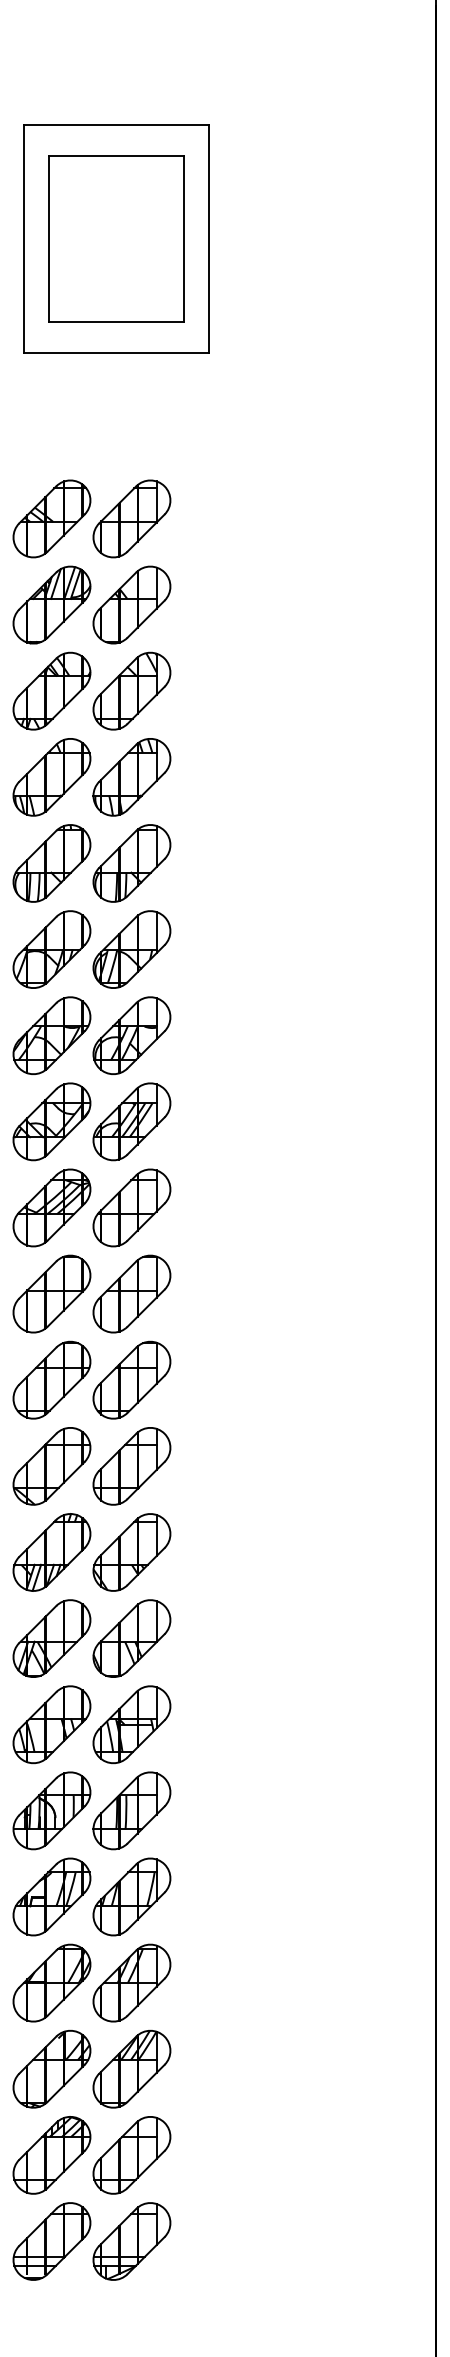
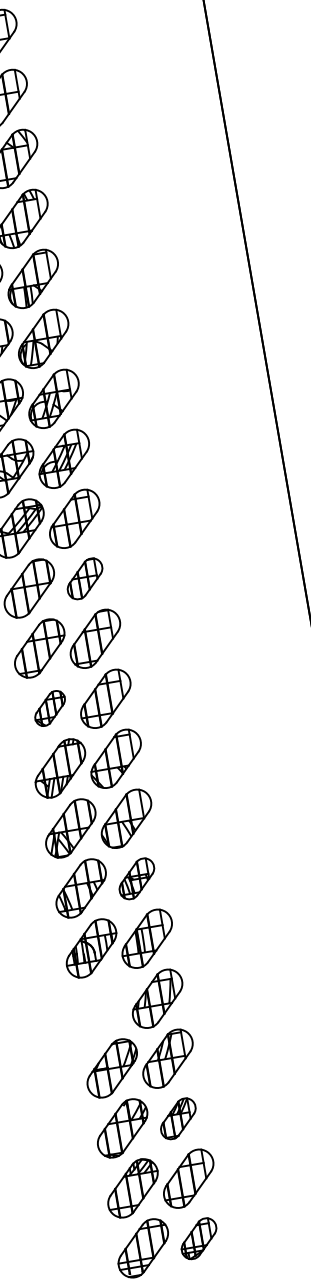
part: (131, 1293) -> (84, 578), size x0.7
part: (51, 1466) -> (49, 708), size x0.6
part: (131, 1724) -> (136, 878), size x0.7
part: (51, 1896) -> (101, 1008), removed
part: (131, 2069) -> (178, 1118), size x0.7
part: (131, 2241) -> (198, 1238), size x0.7

